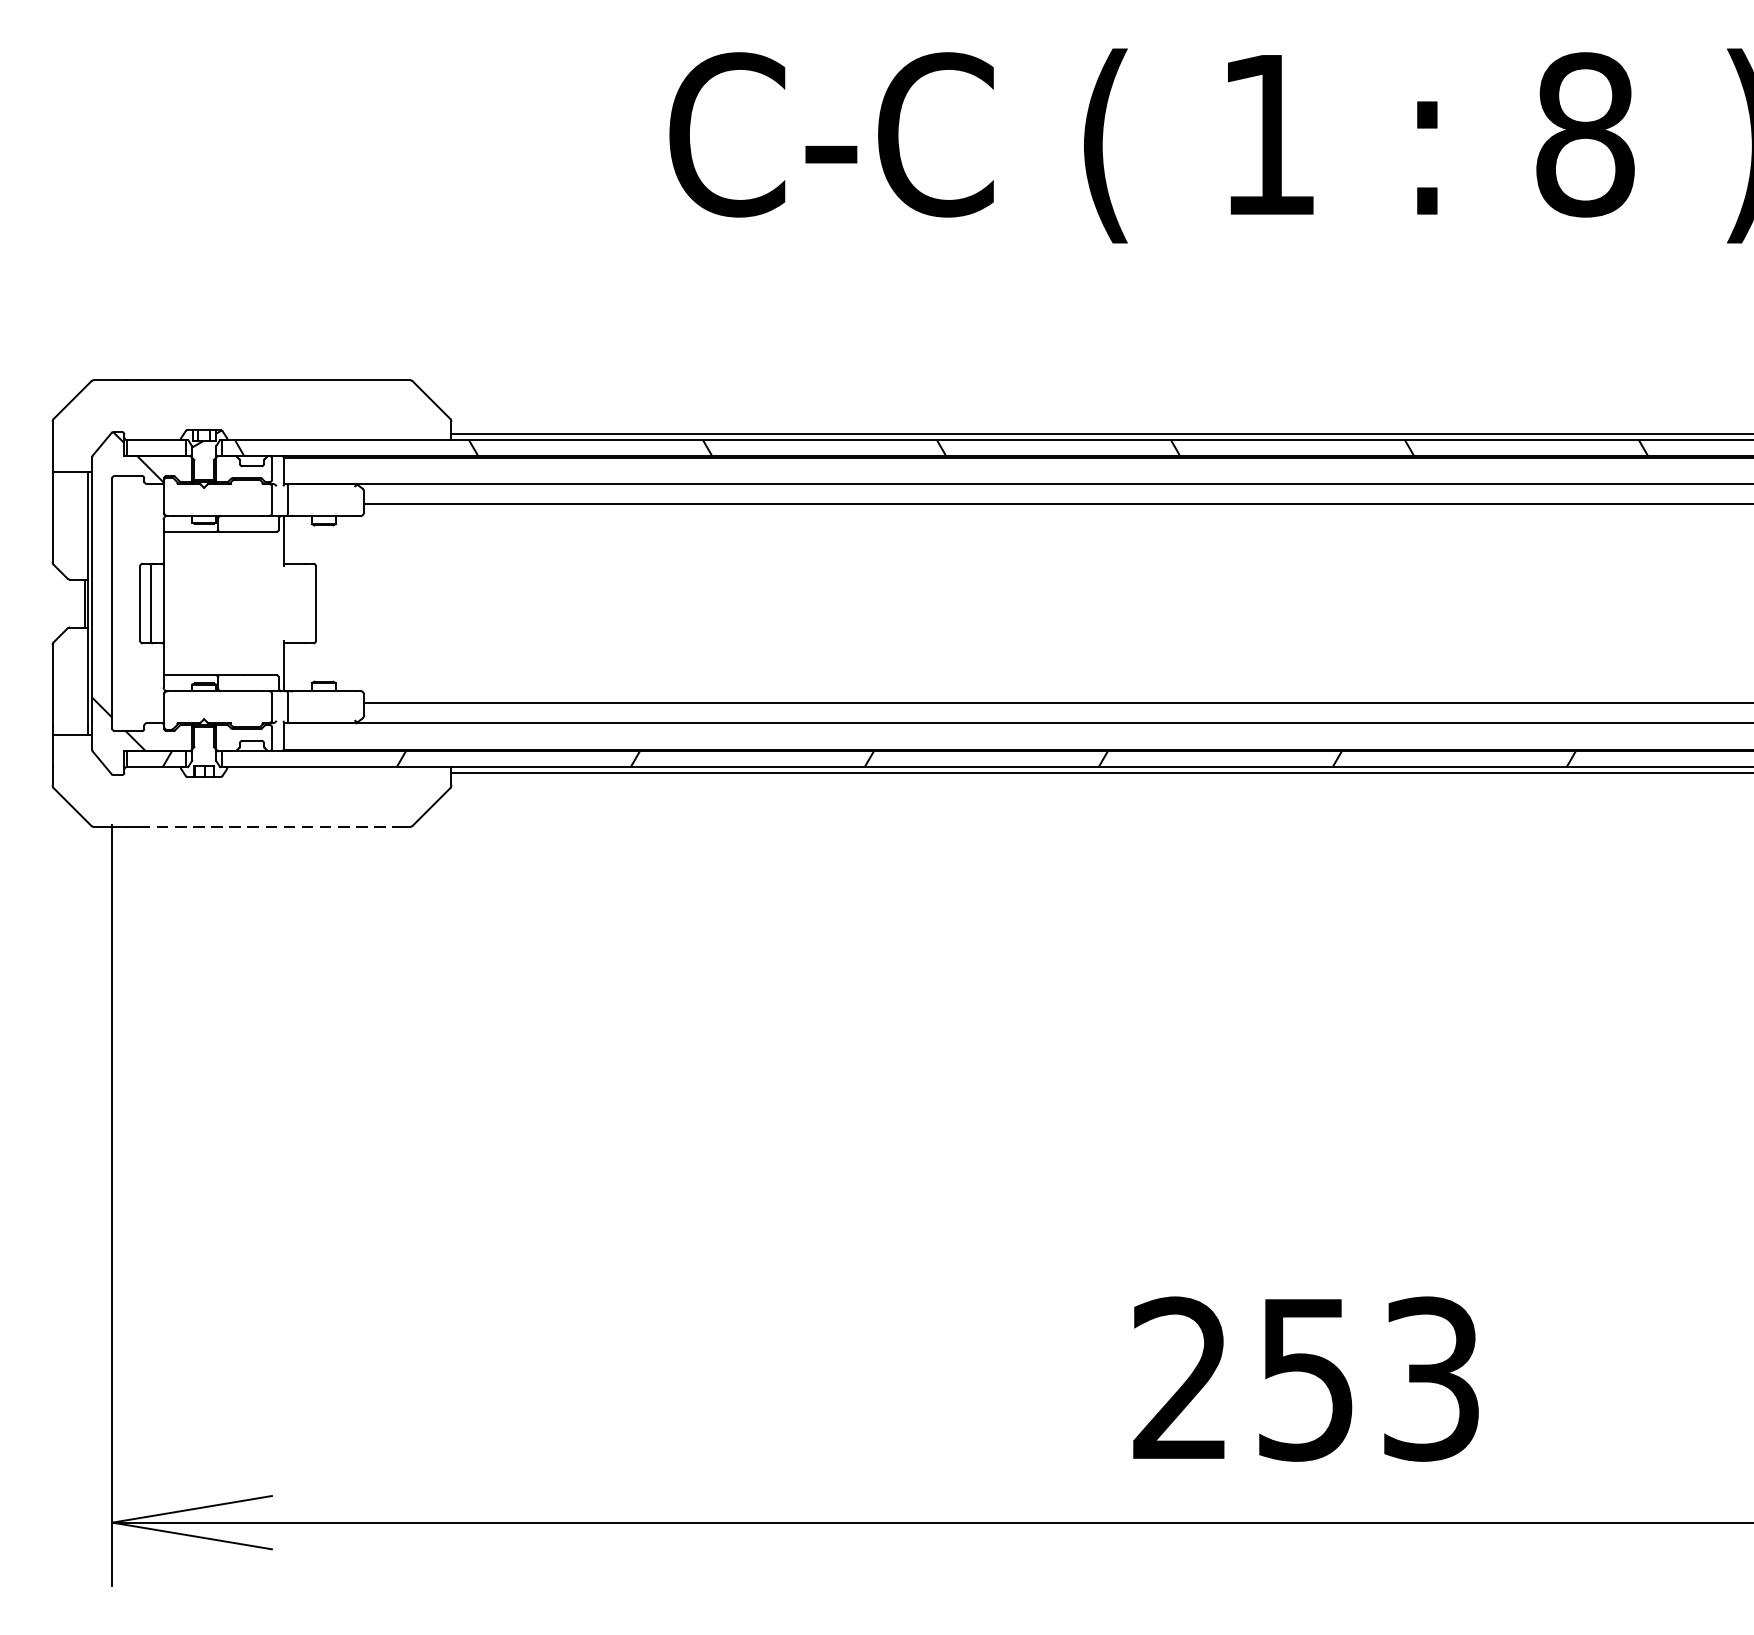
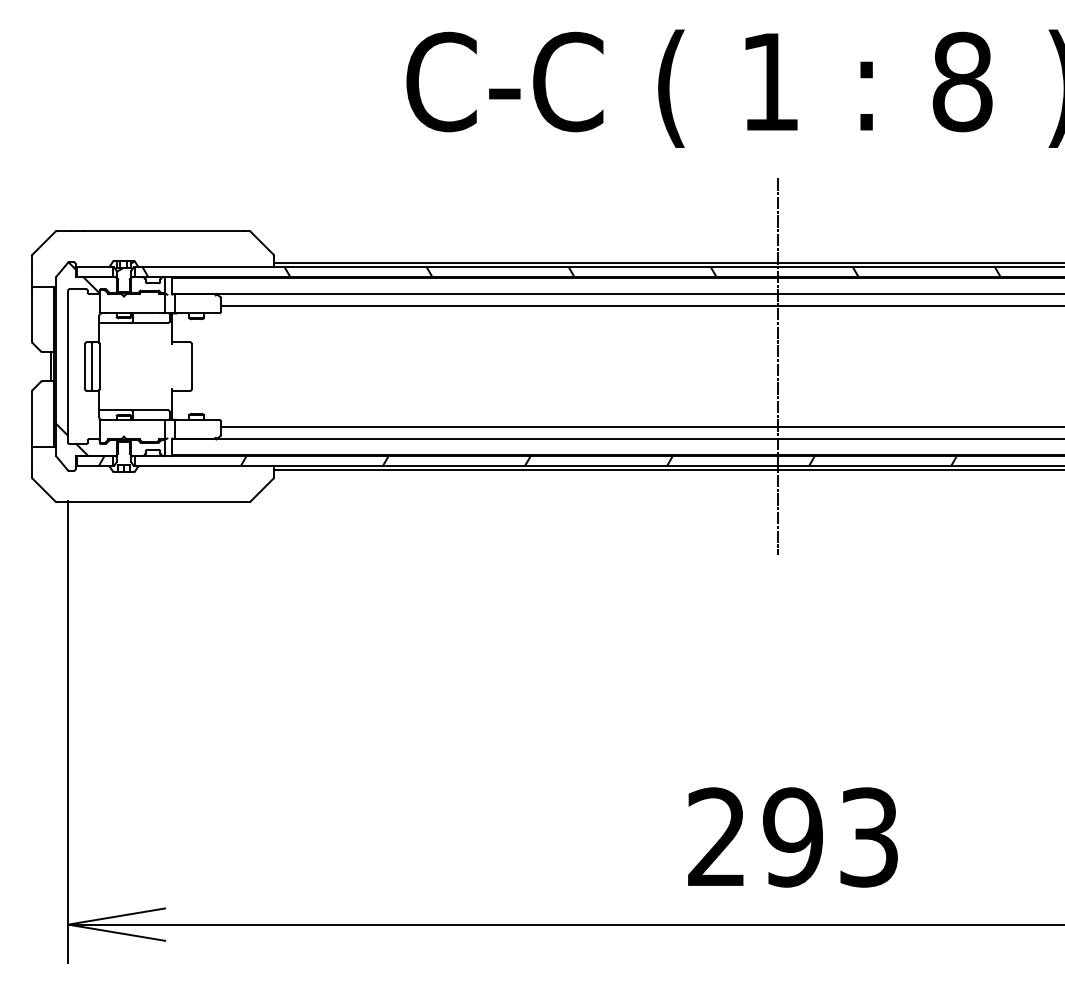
line: (1280, 603) -> (777, 366), added
line: (270, 827) -> (164, 502), dashed -> solid
text: (1305, 1379) -> (792, 837), 253 -> 293

